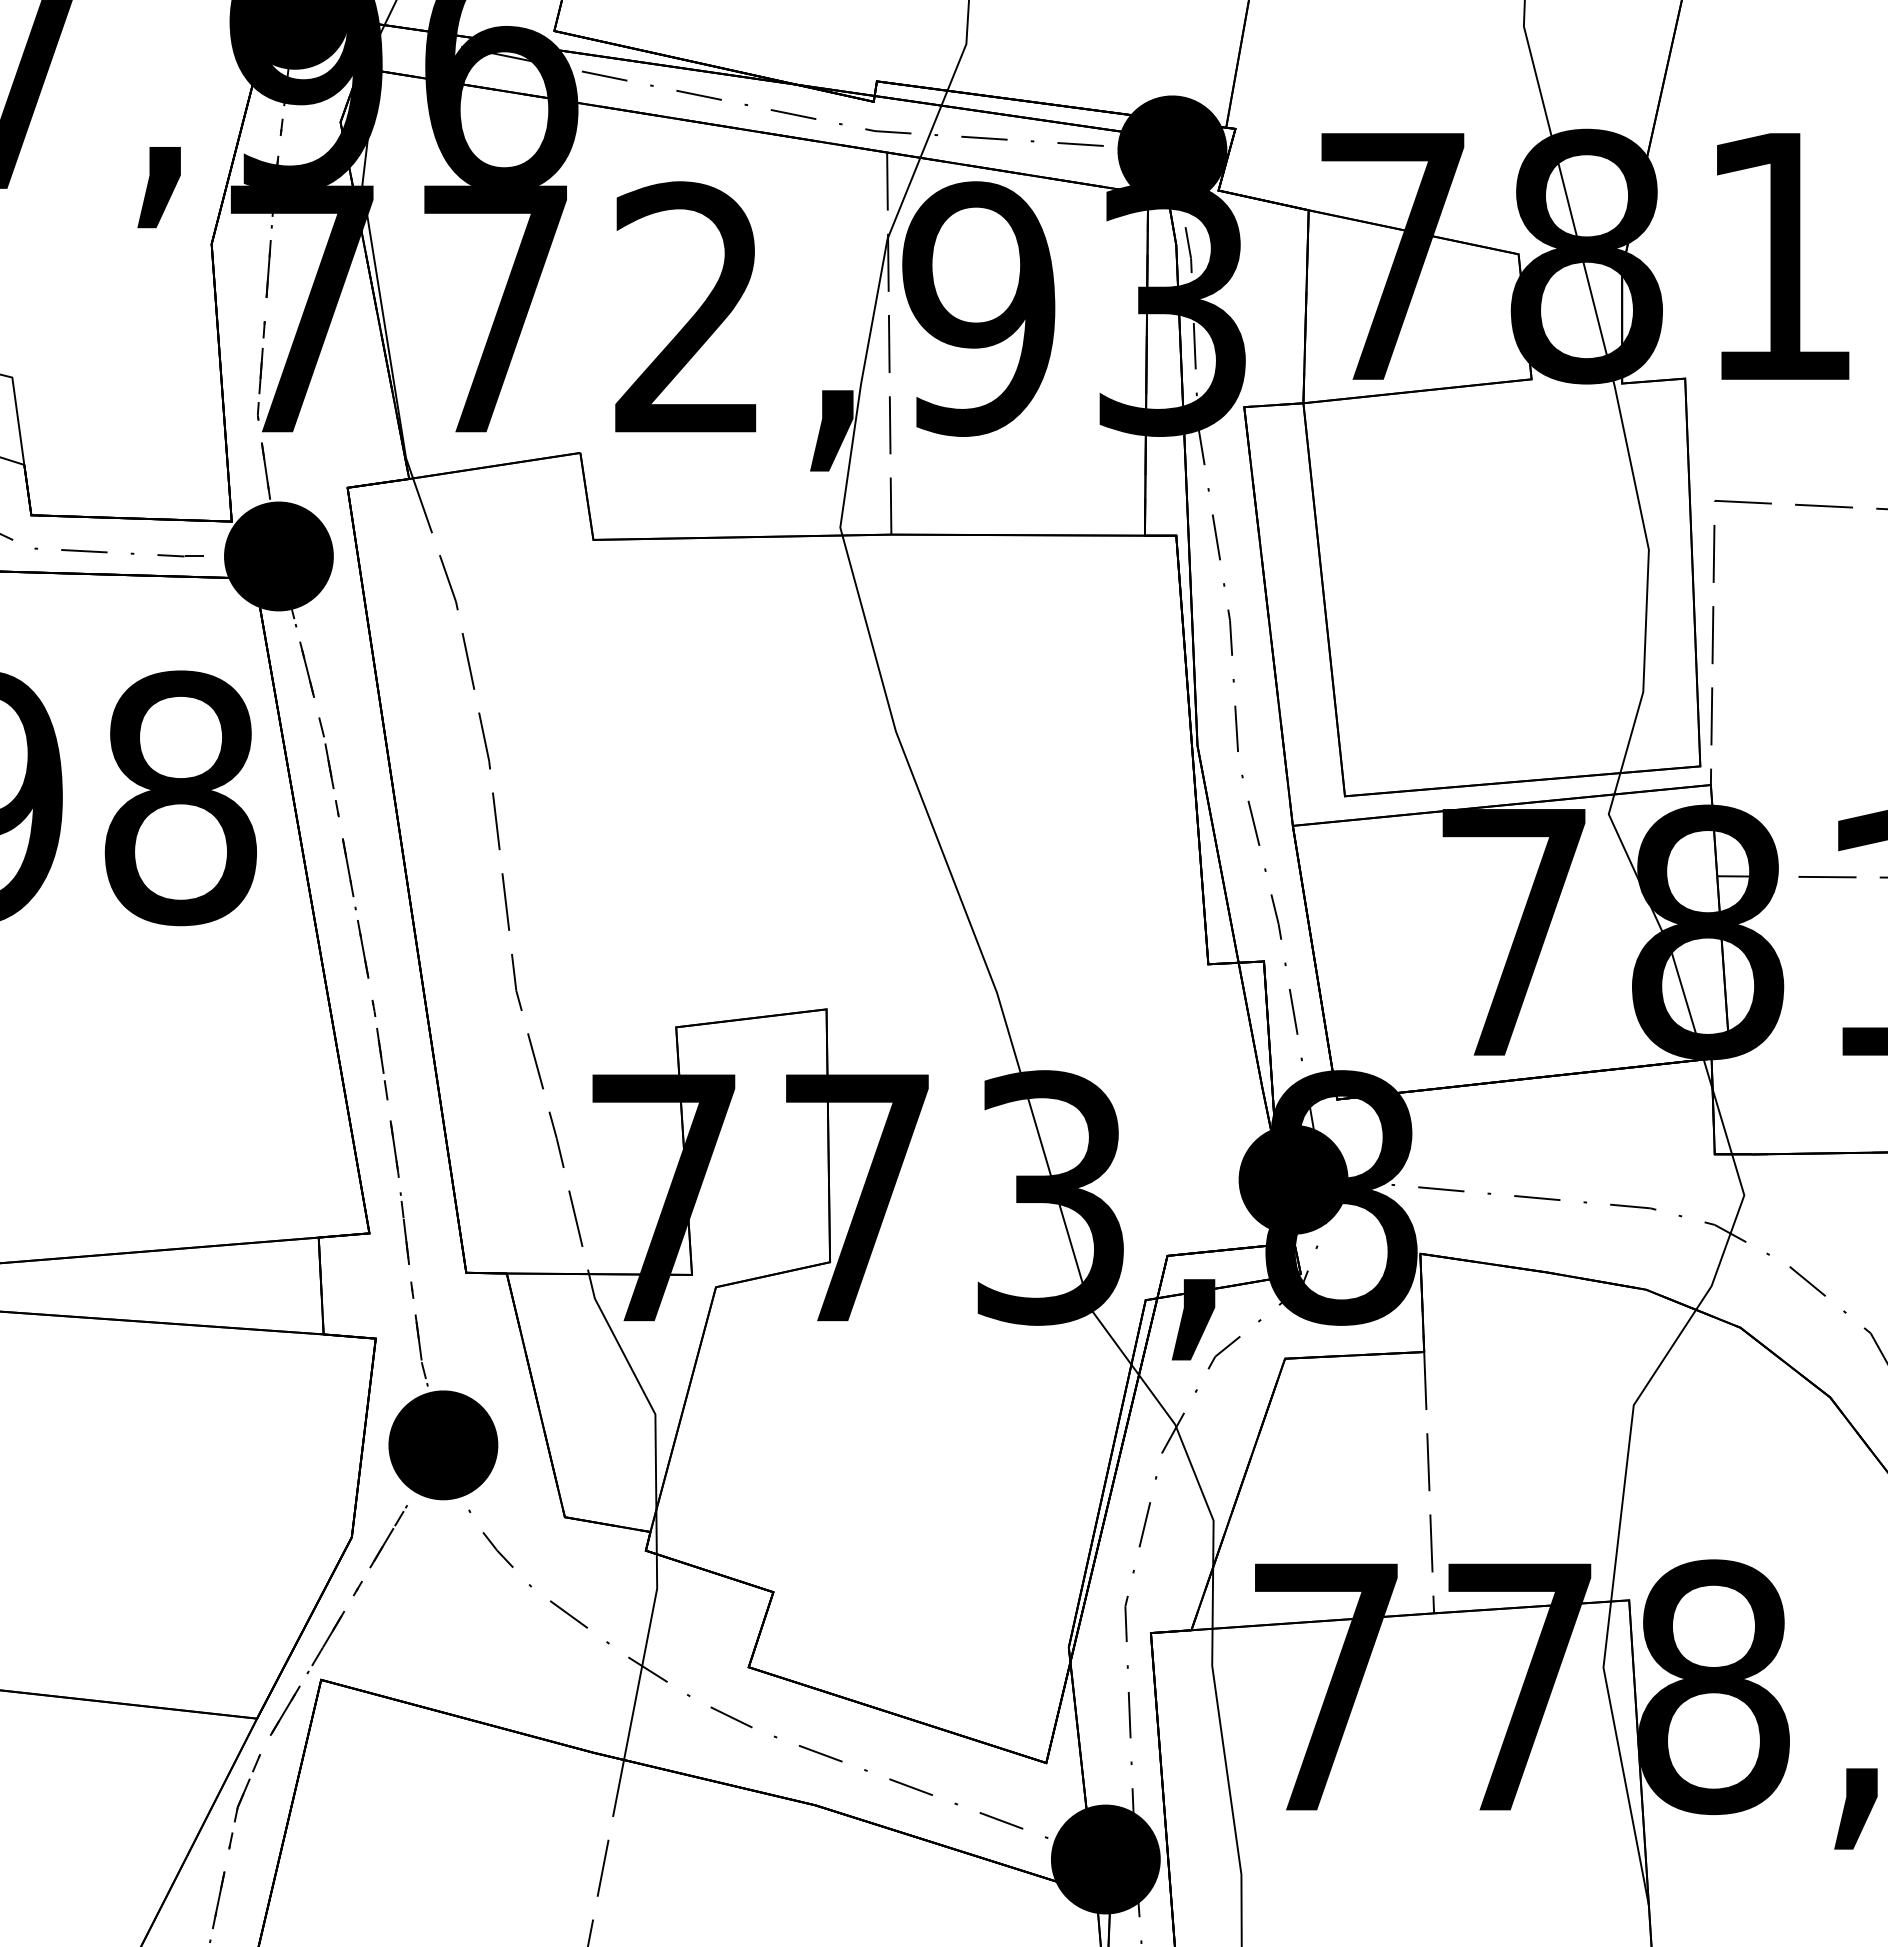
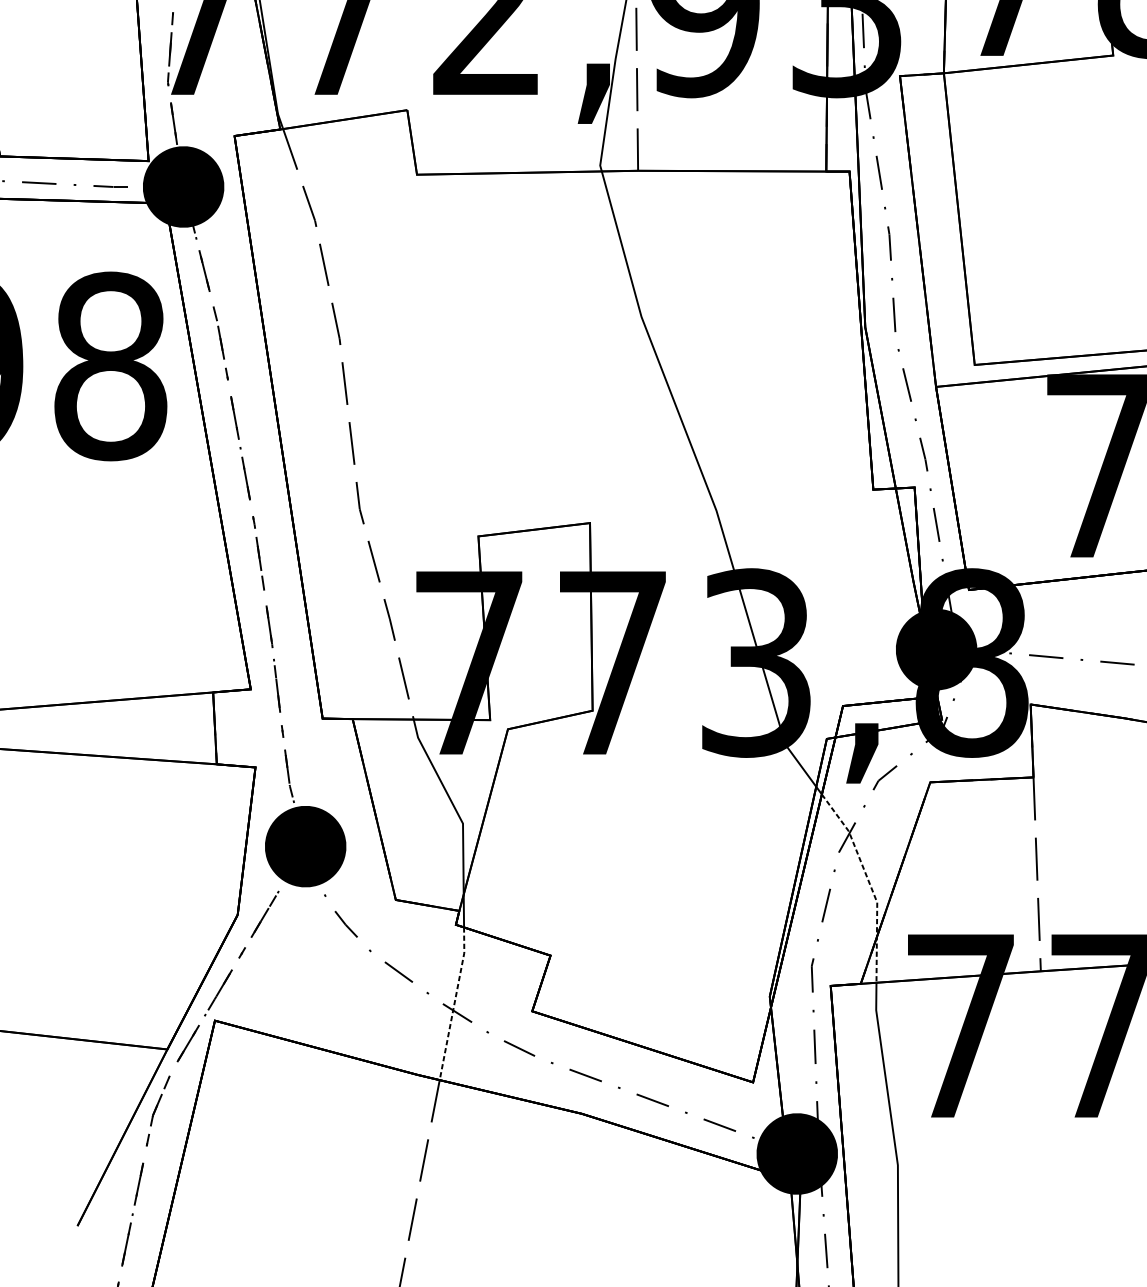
line: (1203, 1494) -> (869, 883), solid -> dashed
line: (643, 1657) -> (454, 1004), solid -> dashed

